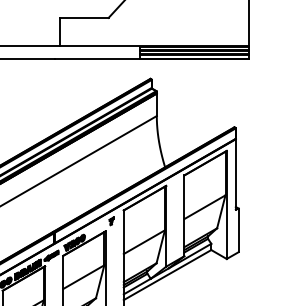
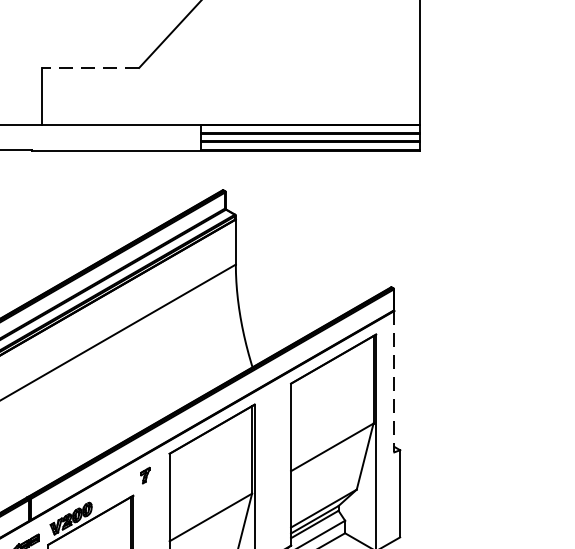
line: (83, 17) -> (88, 67), solid -> dashed
line: (235, 174) -> (393, 381), solid -> dashed

